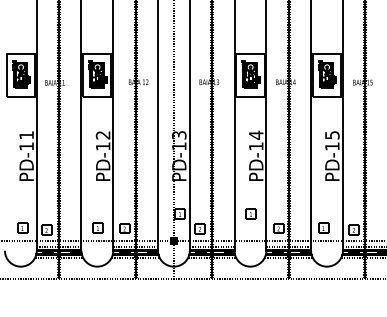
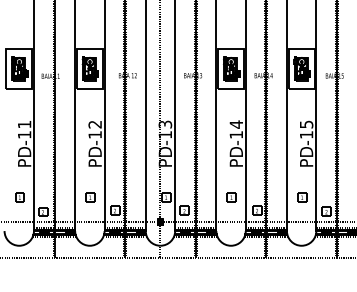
part: (22, 227) -> (19, 196), moved
part: (97, 227) -> (89, 196), moved
part: (323, 227) -> (302, 196), moved

